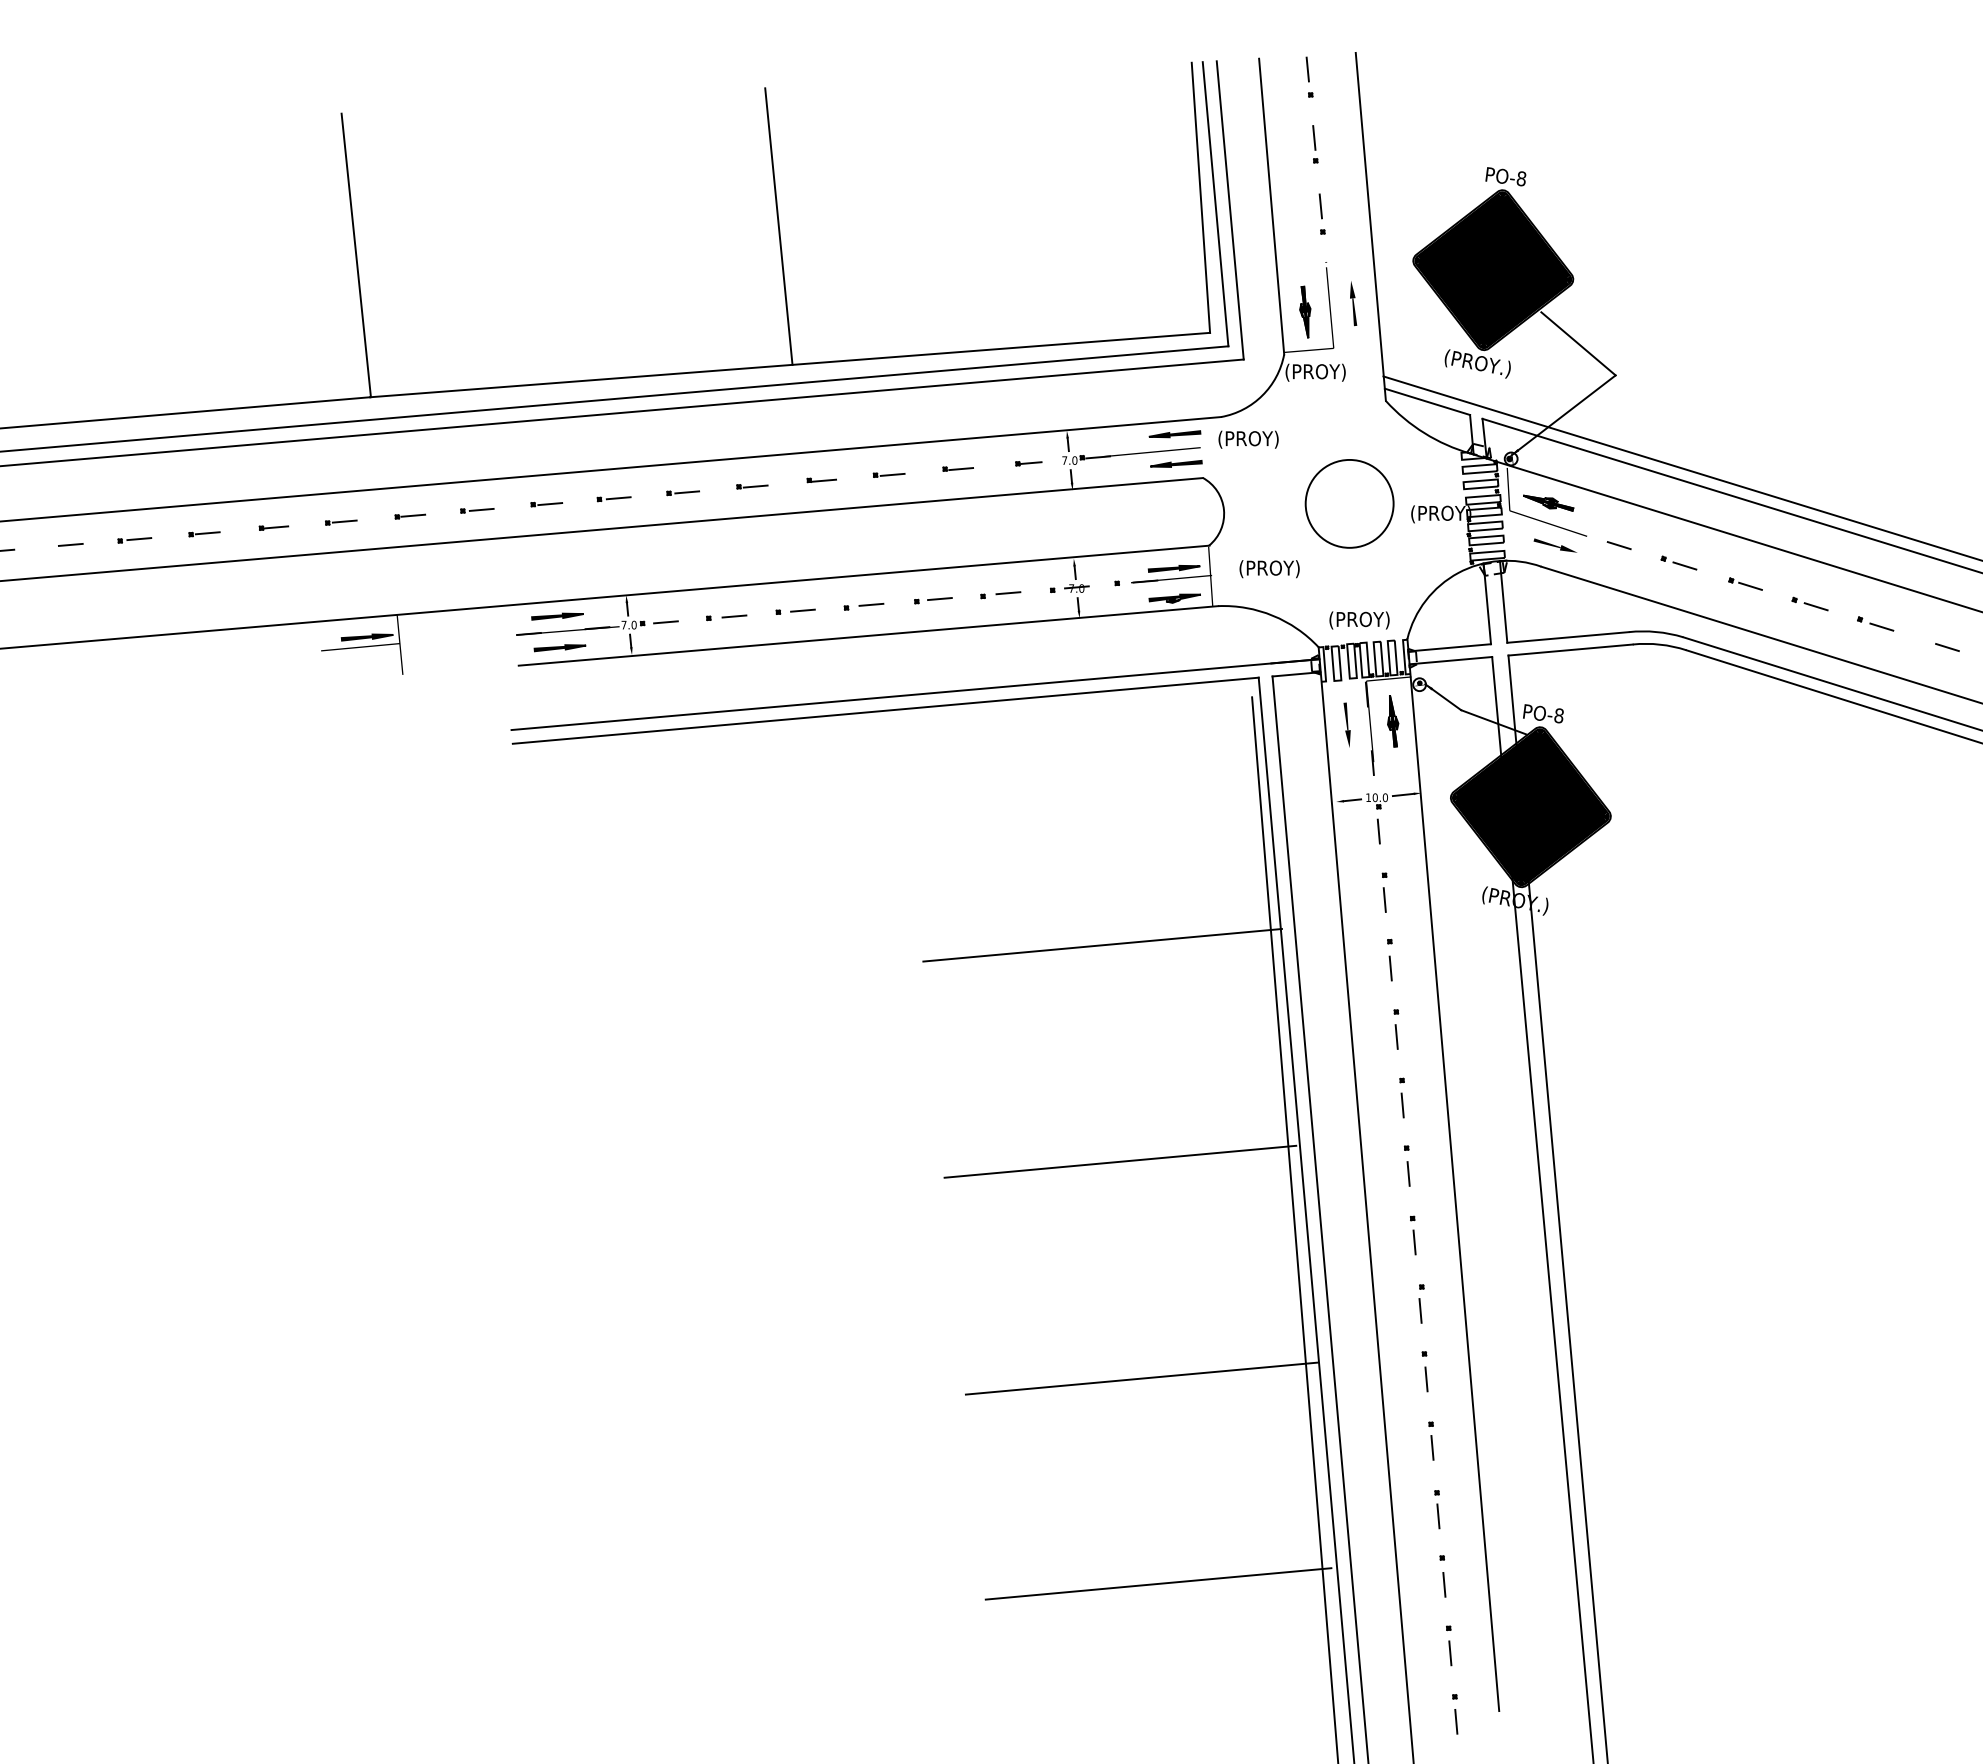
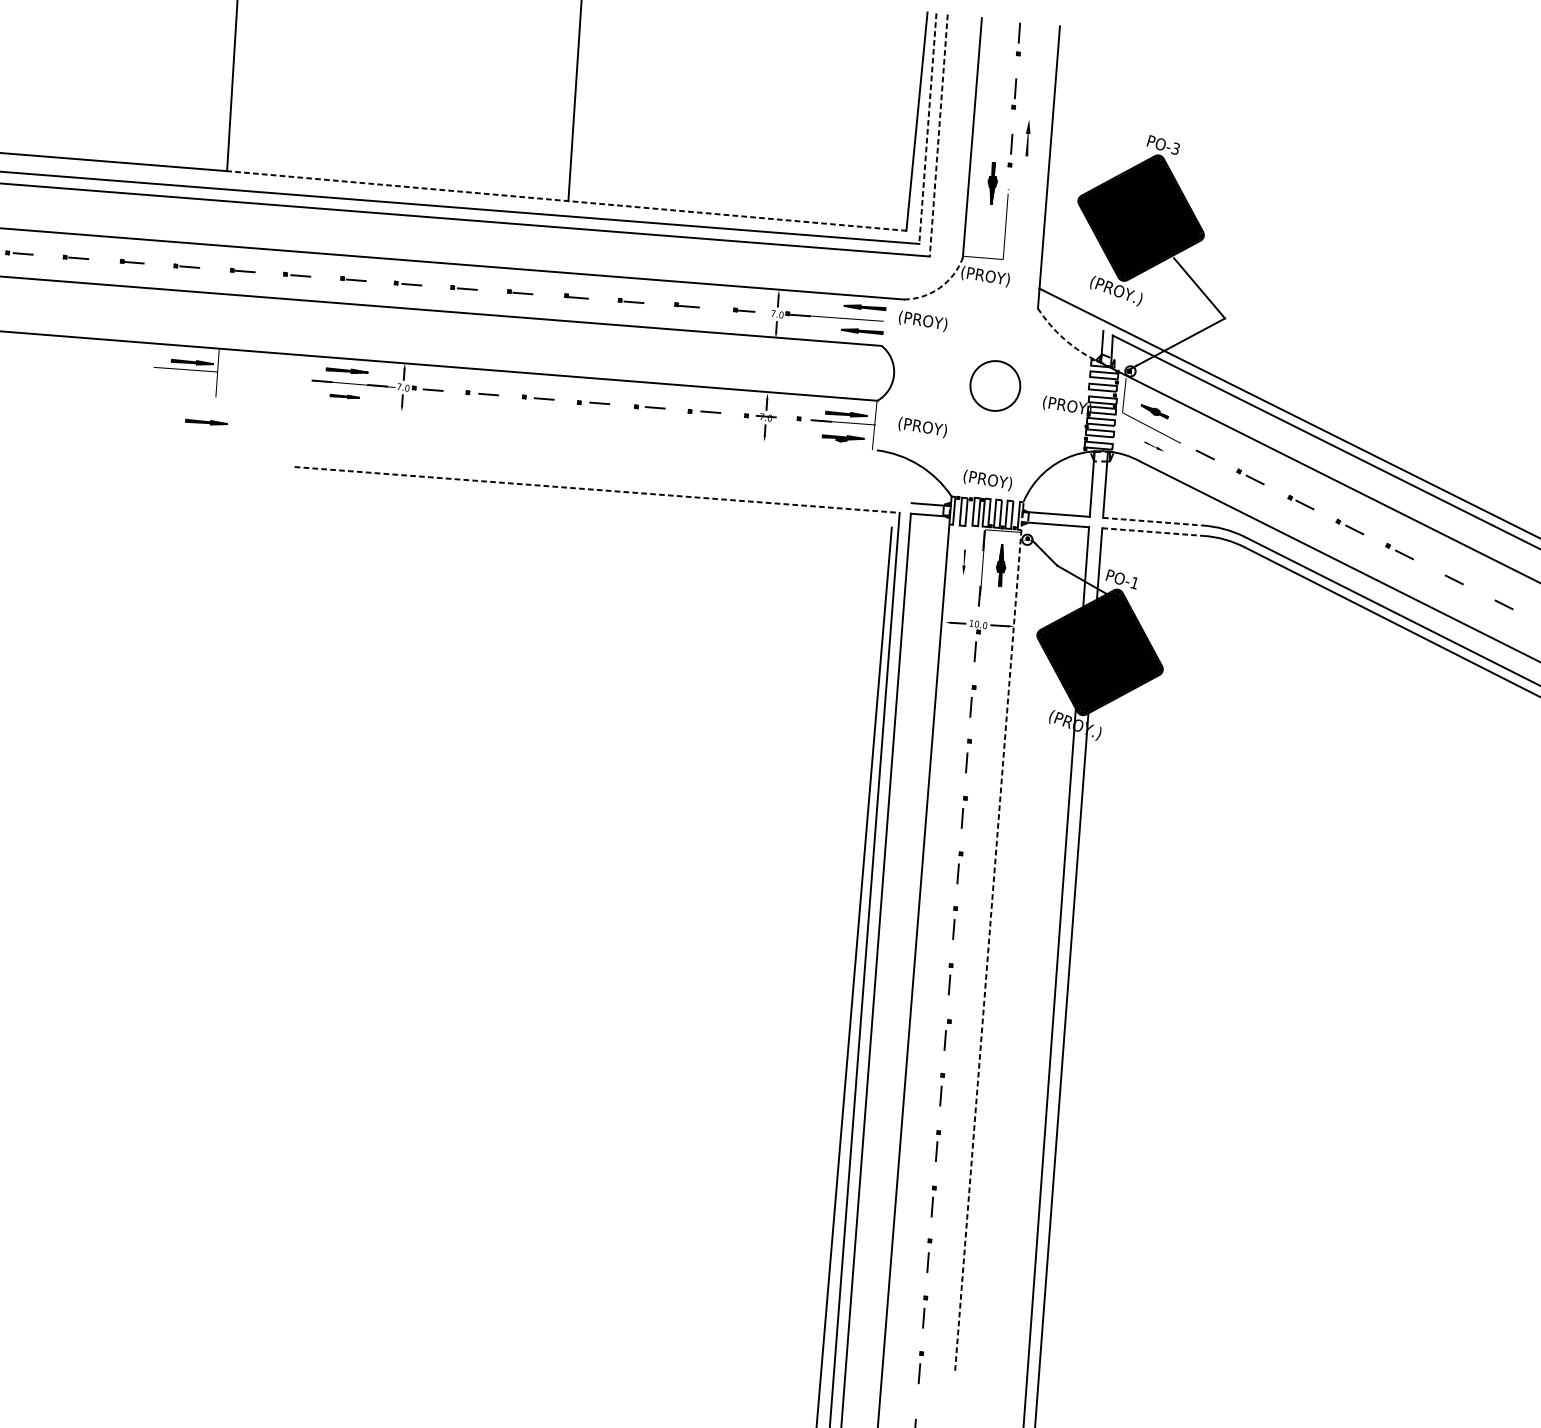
text: (1521, 178) -> (1175, 148), PO-8 -> PO-3
line: (1215, 204) -> (927, 128), solid -> dashed
line: (1230, 210) -> (938, 135), solid -> dashed
part: (1353, 303) -> (1028, 138), moved
part: (1305, 311) -> (992, 183), moved
line: (790, 365) -> (566, 201), solid -> dashed
arc: (1262, 395) -> (940, 287), solid -> dashed
line: (1427, 401) -> (1071, 314), removed
arc: (1424, 433) -> (1064, 339), solid -> dashed
part: (1548, 502) -> (1154, 411), size x0.7
circle: (1349, 503) -> (995, 385), size x0.7
part: (1555, 545) -> (1154, 446), size x0.6
line: (868, 635) -> (593, 427), removed
line: (1568, 637) -> (1152, 521), solid -> dashed
part: (559, 648) -> (344, 397), size x0.7
line: (1571, 650) -> (1153, 532), solid -> dashed
line: (915, 694) -> (623, 480), removed
part: (396, 707) -> (206, 422), added
line: (886, 710) -> (597, 489), solid -> dashed
text: (1558, 715) -> (1134, 582), PO-8 -> PO-1
part: (1346, 724) -> (963, 561), size x0.7
line: (1102, 944) -> (739, 705), removed
line: (1120, 1161) -> (725, 881), removed
line: (1453, 1175) -> (989, 936), solid -> dashed
line: (1141, 1378) -> (713, 1057), removed
line: (1158, 1583) -> (699, 1223), removed

